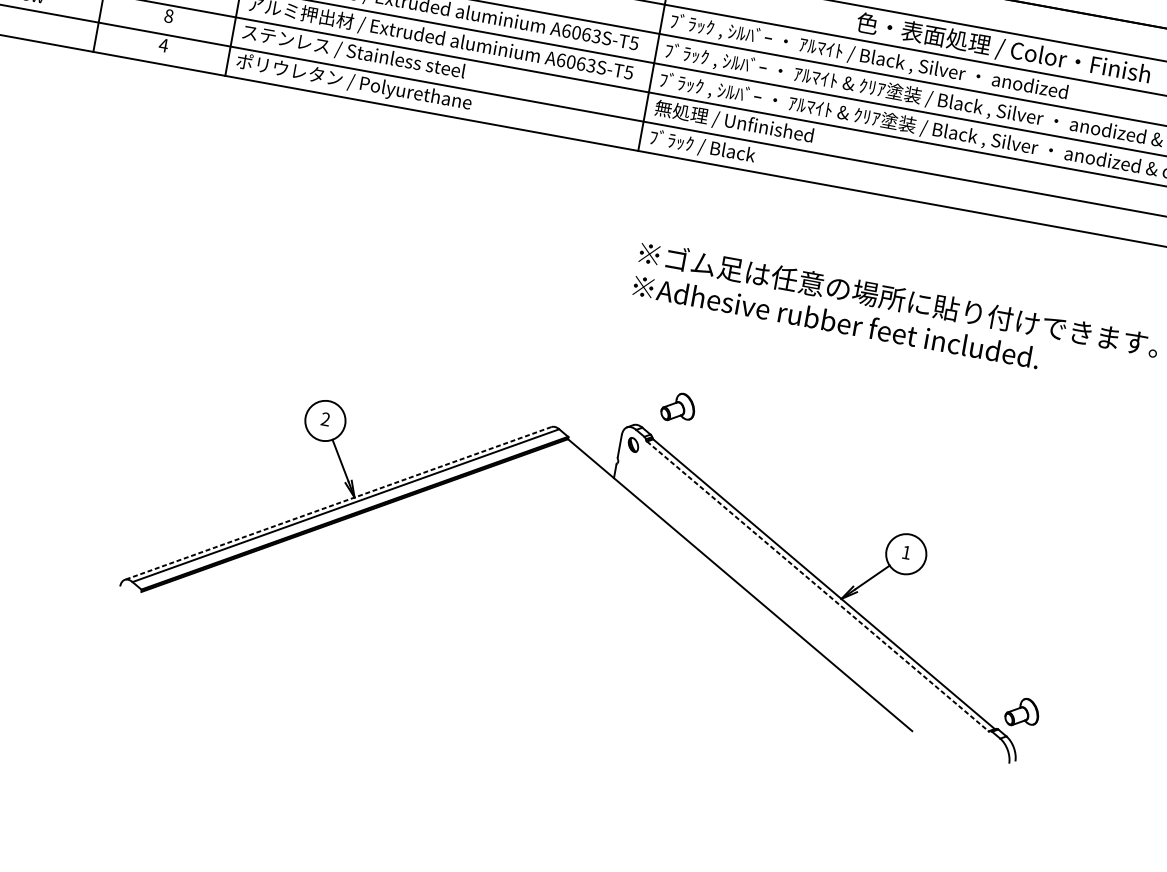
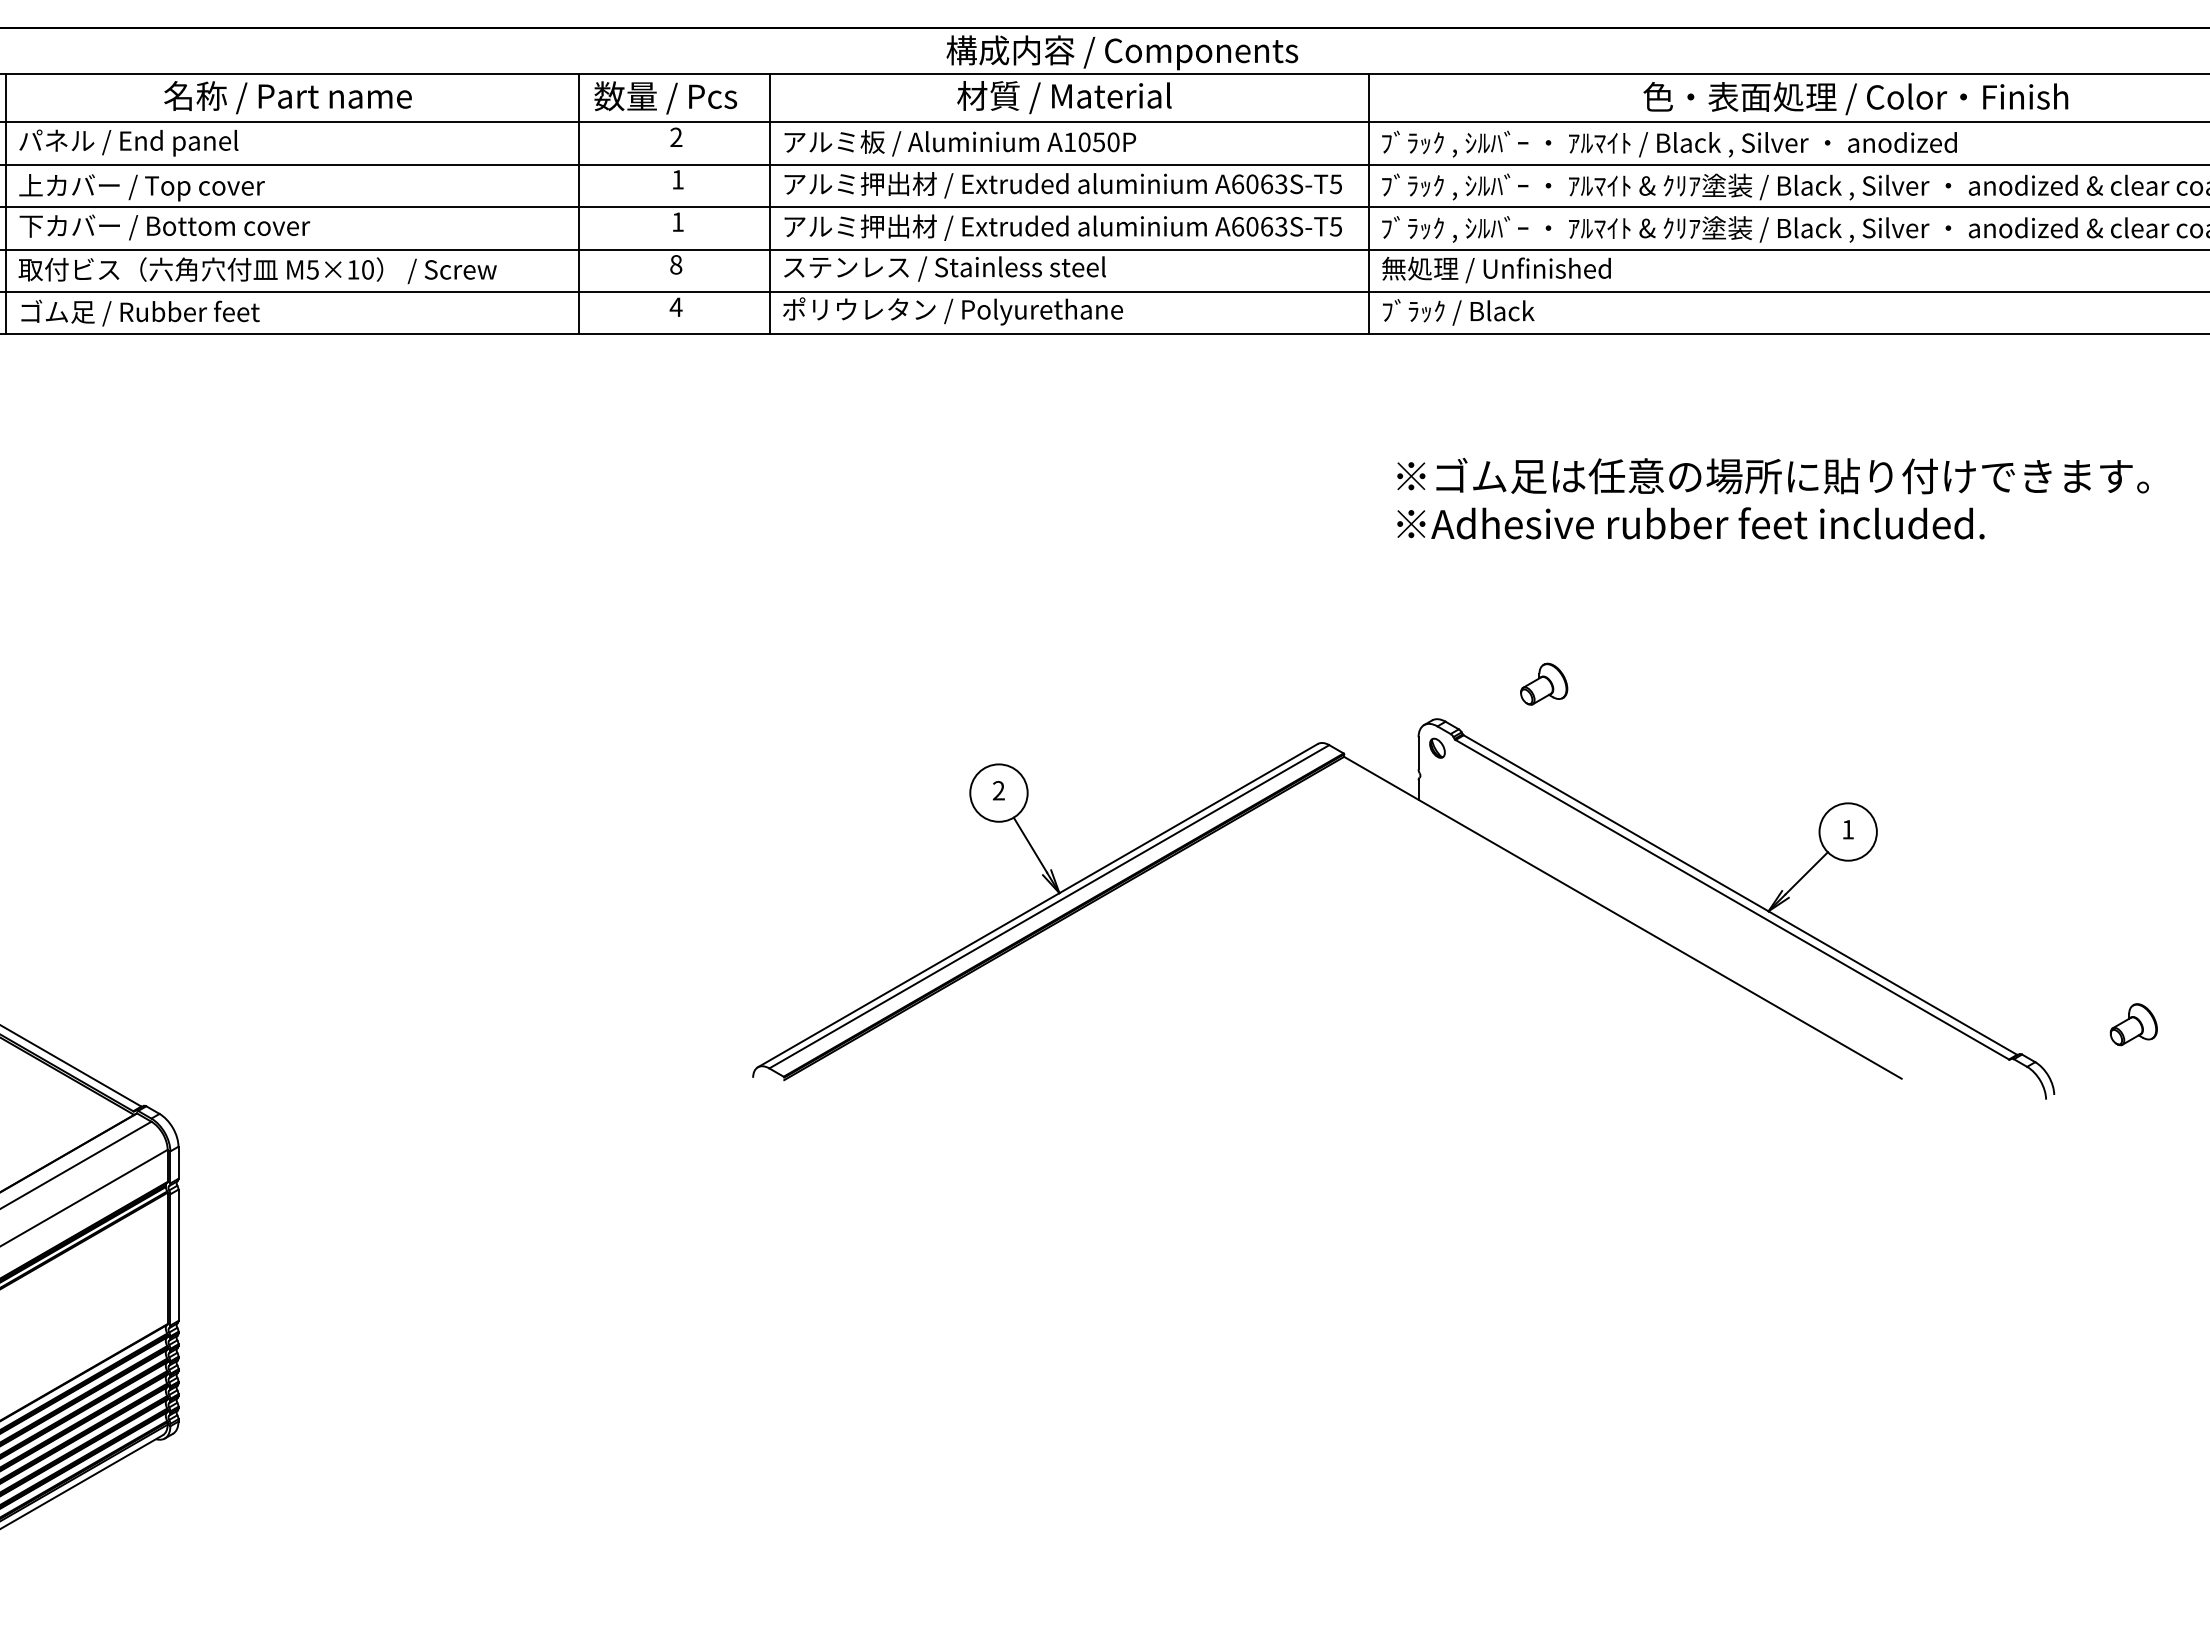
part: (678, 407) -> (1544, 683), moved
line: (337, 503) -> (1037, 905), dashed -> solid
line: (818, 586) -> (1732, 899), dashed -> solid
part: (1022, 712) -> (2133, 1024), moved

